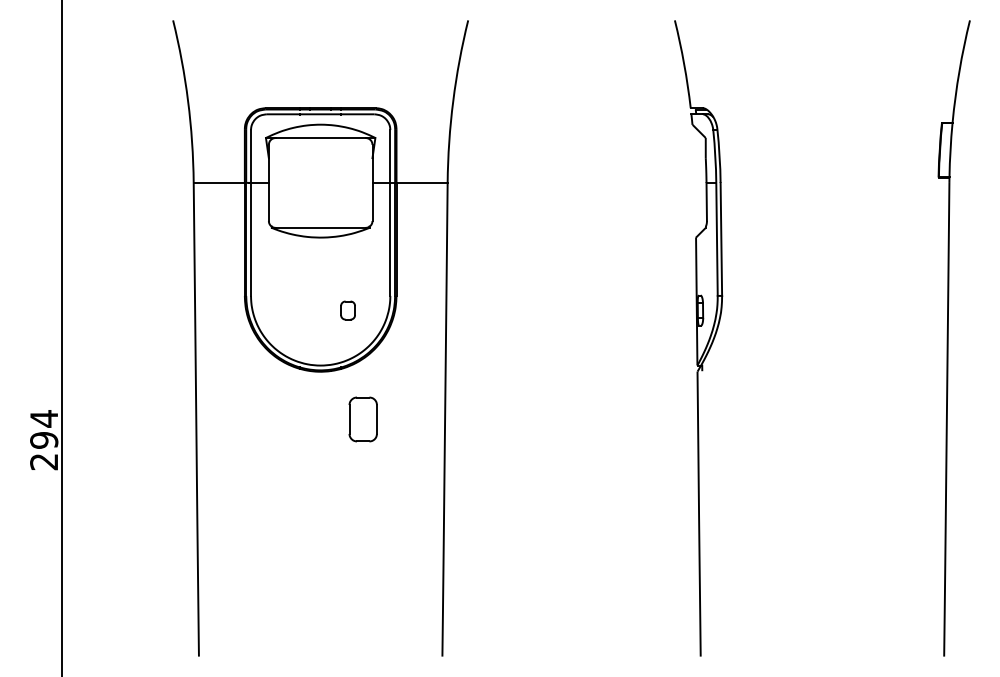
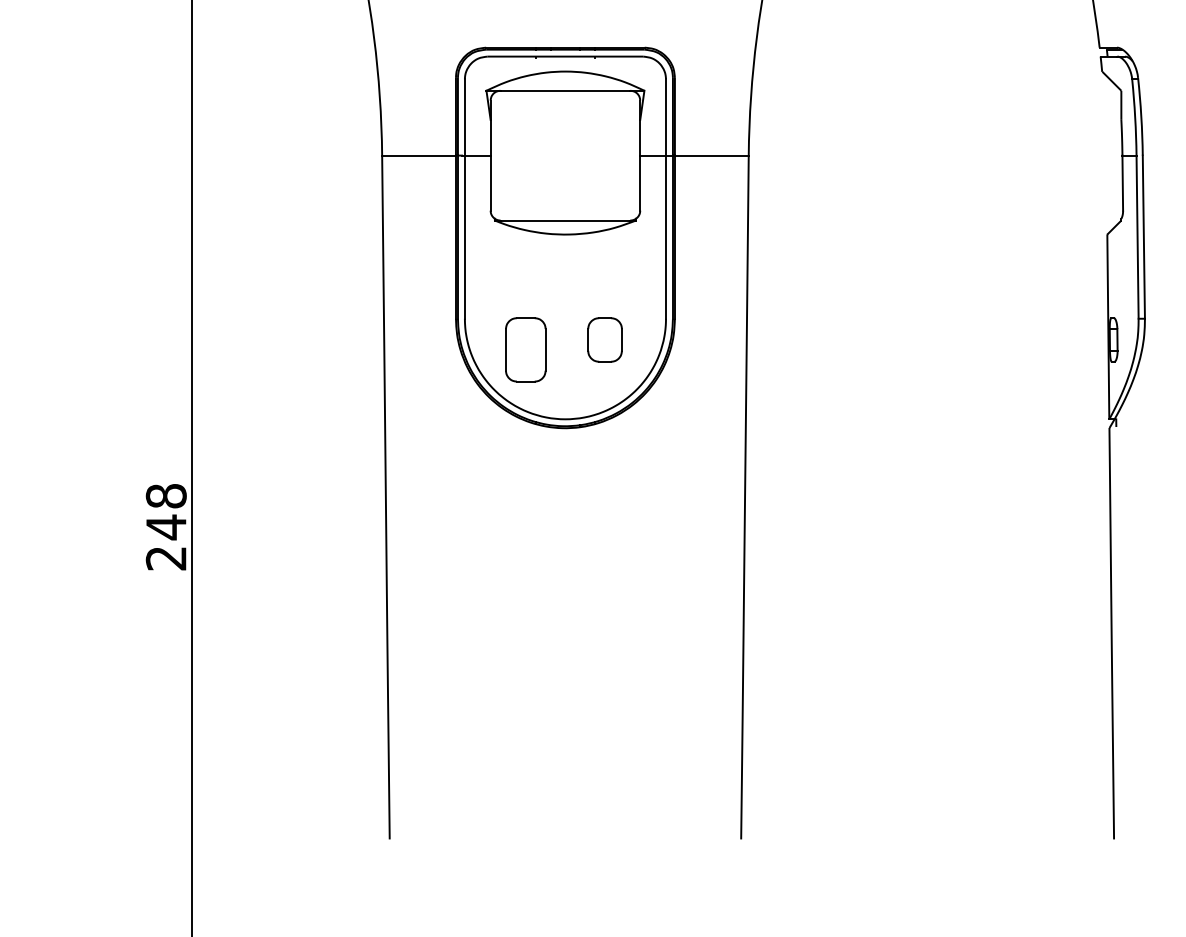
part: (347, 310) -> (604, 339), size x1.67
part: (362, 419) -> (524, 349), moved
text: (44, 429) -> (166, 511), 294 -> 248

